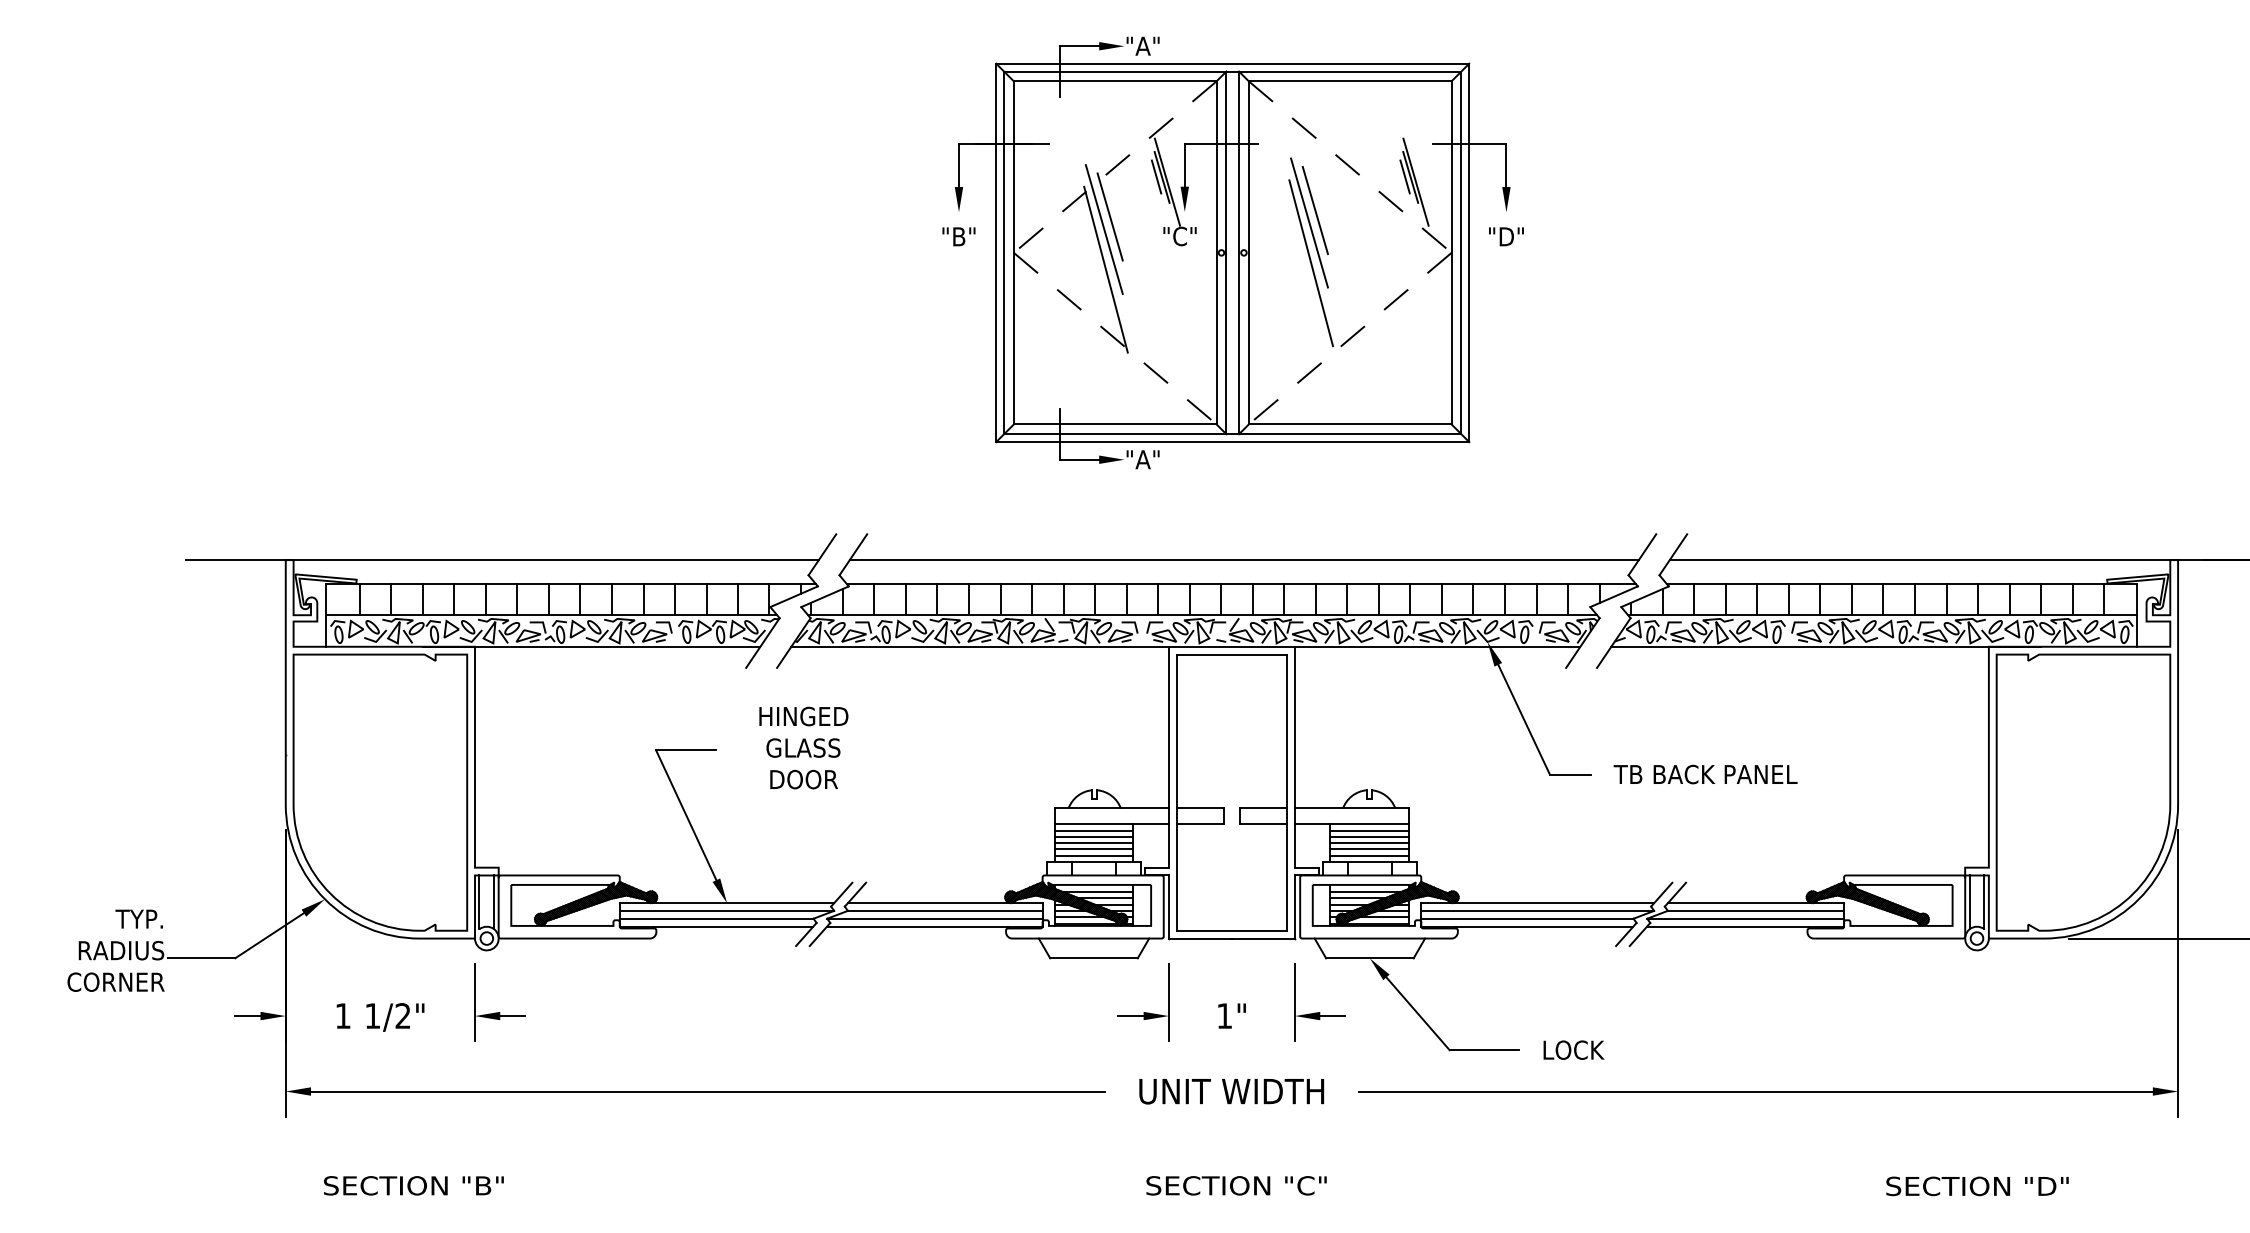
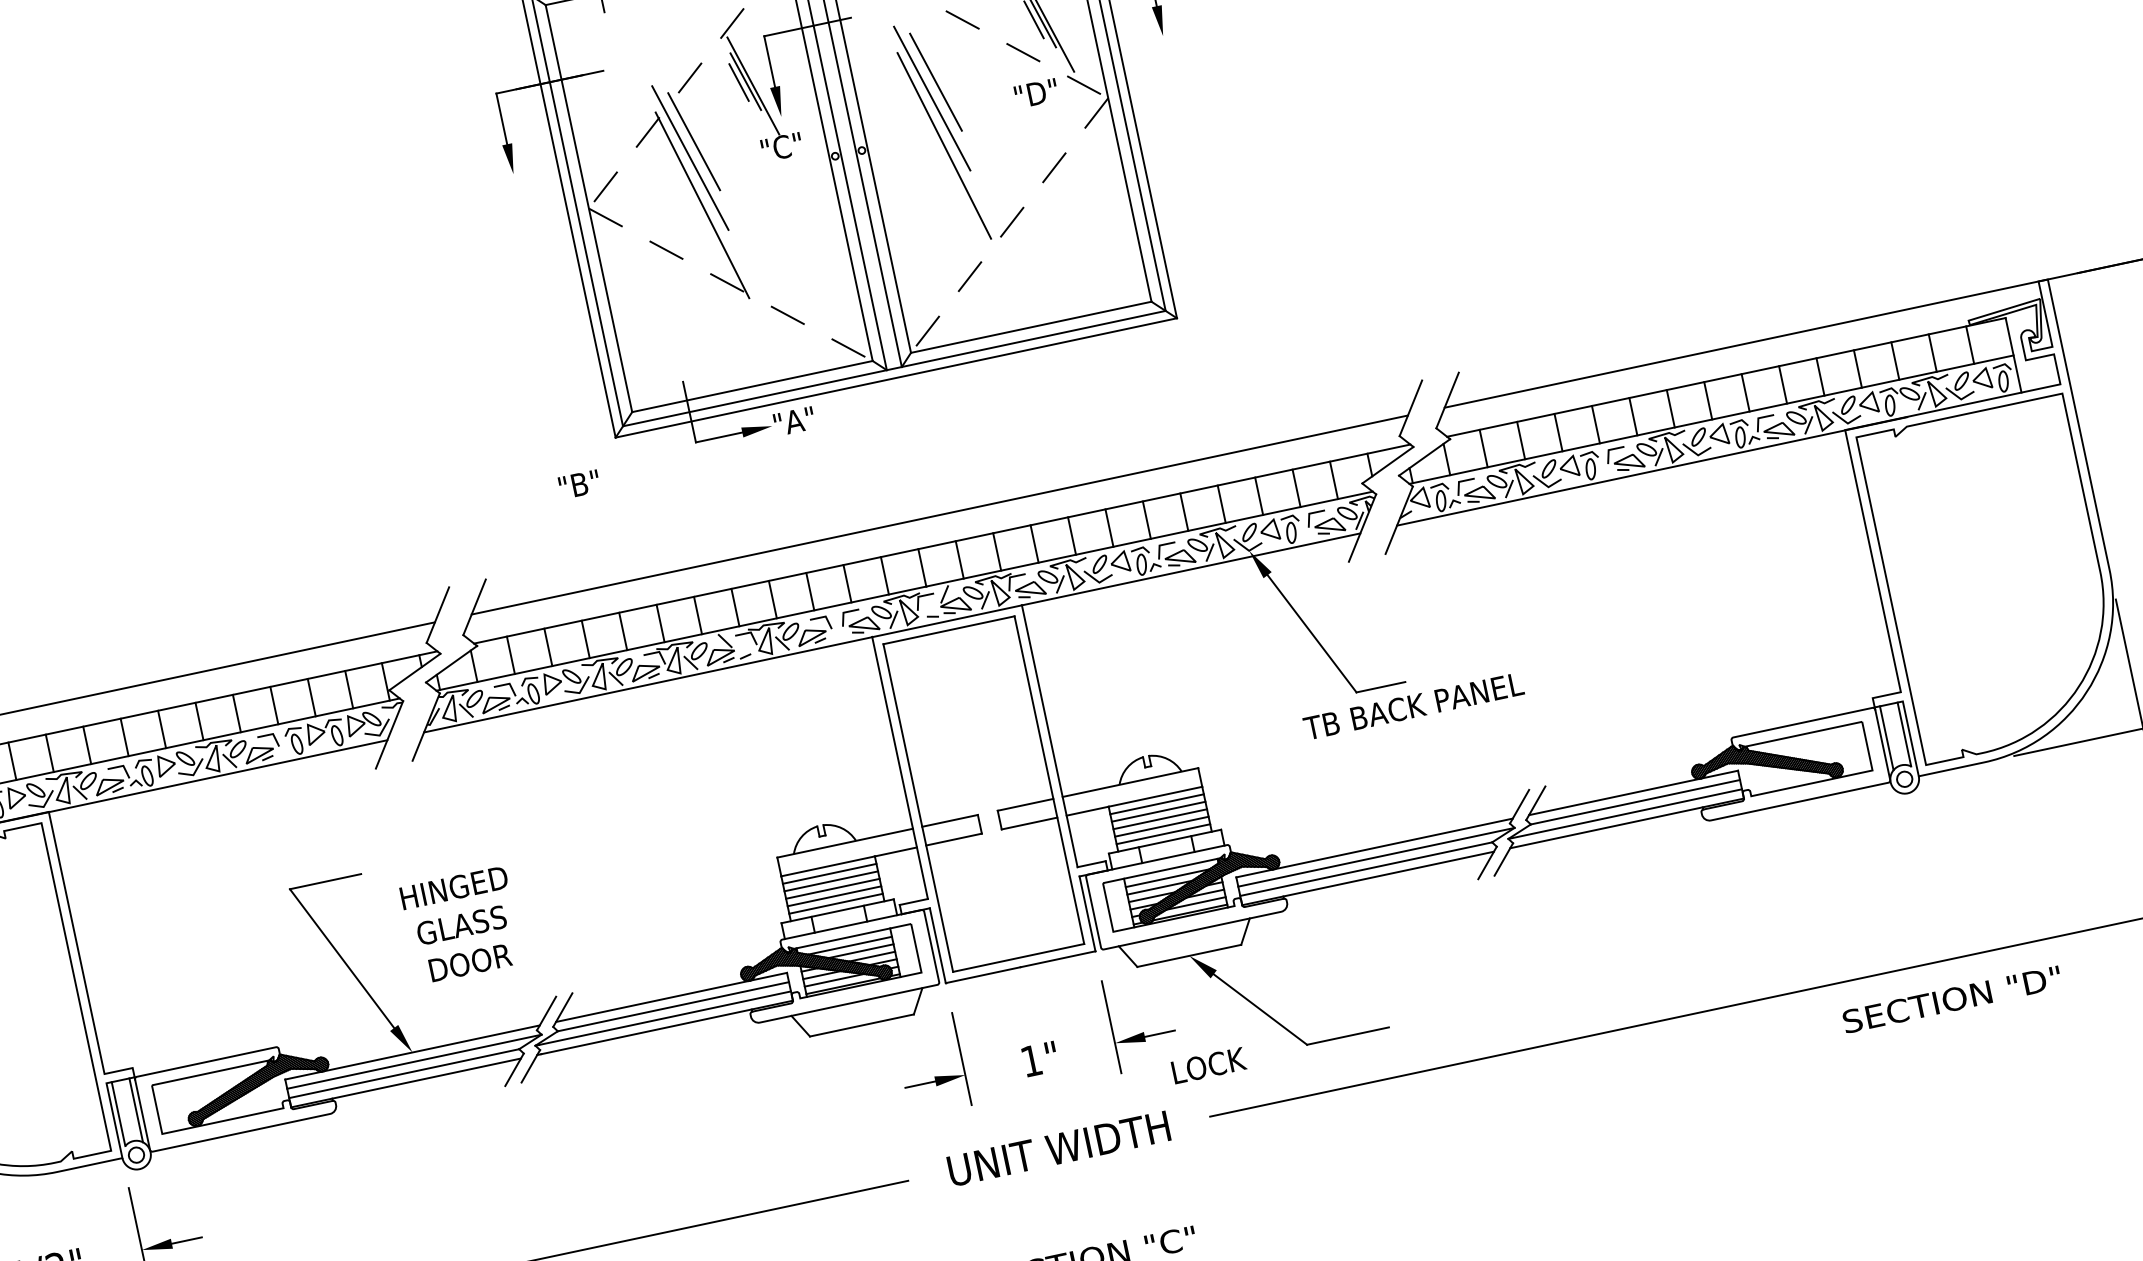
text: (958, 236) -> (578, 484), moved
text: (1506, 236) -> (1036, 93), moved
text: (803, 747) -> (461, 924), moved
text: (1705, 774) -> (1413, 706), moved
text: (1573, 1049) -> (1208, 1064), moved
text: (1977, 1186) -> (1952, 999), moved

